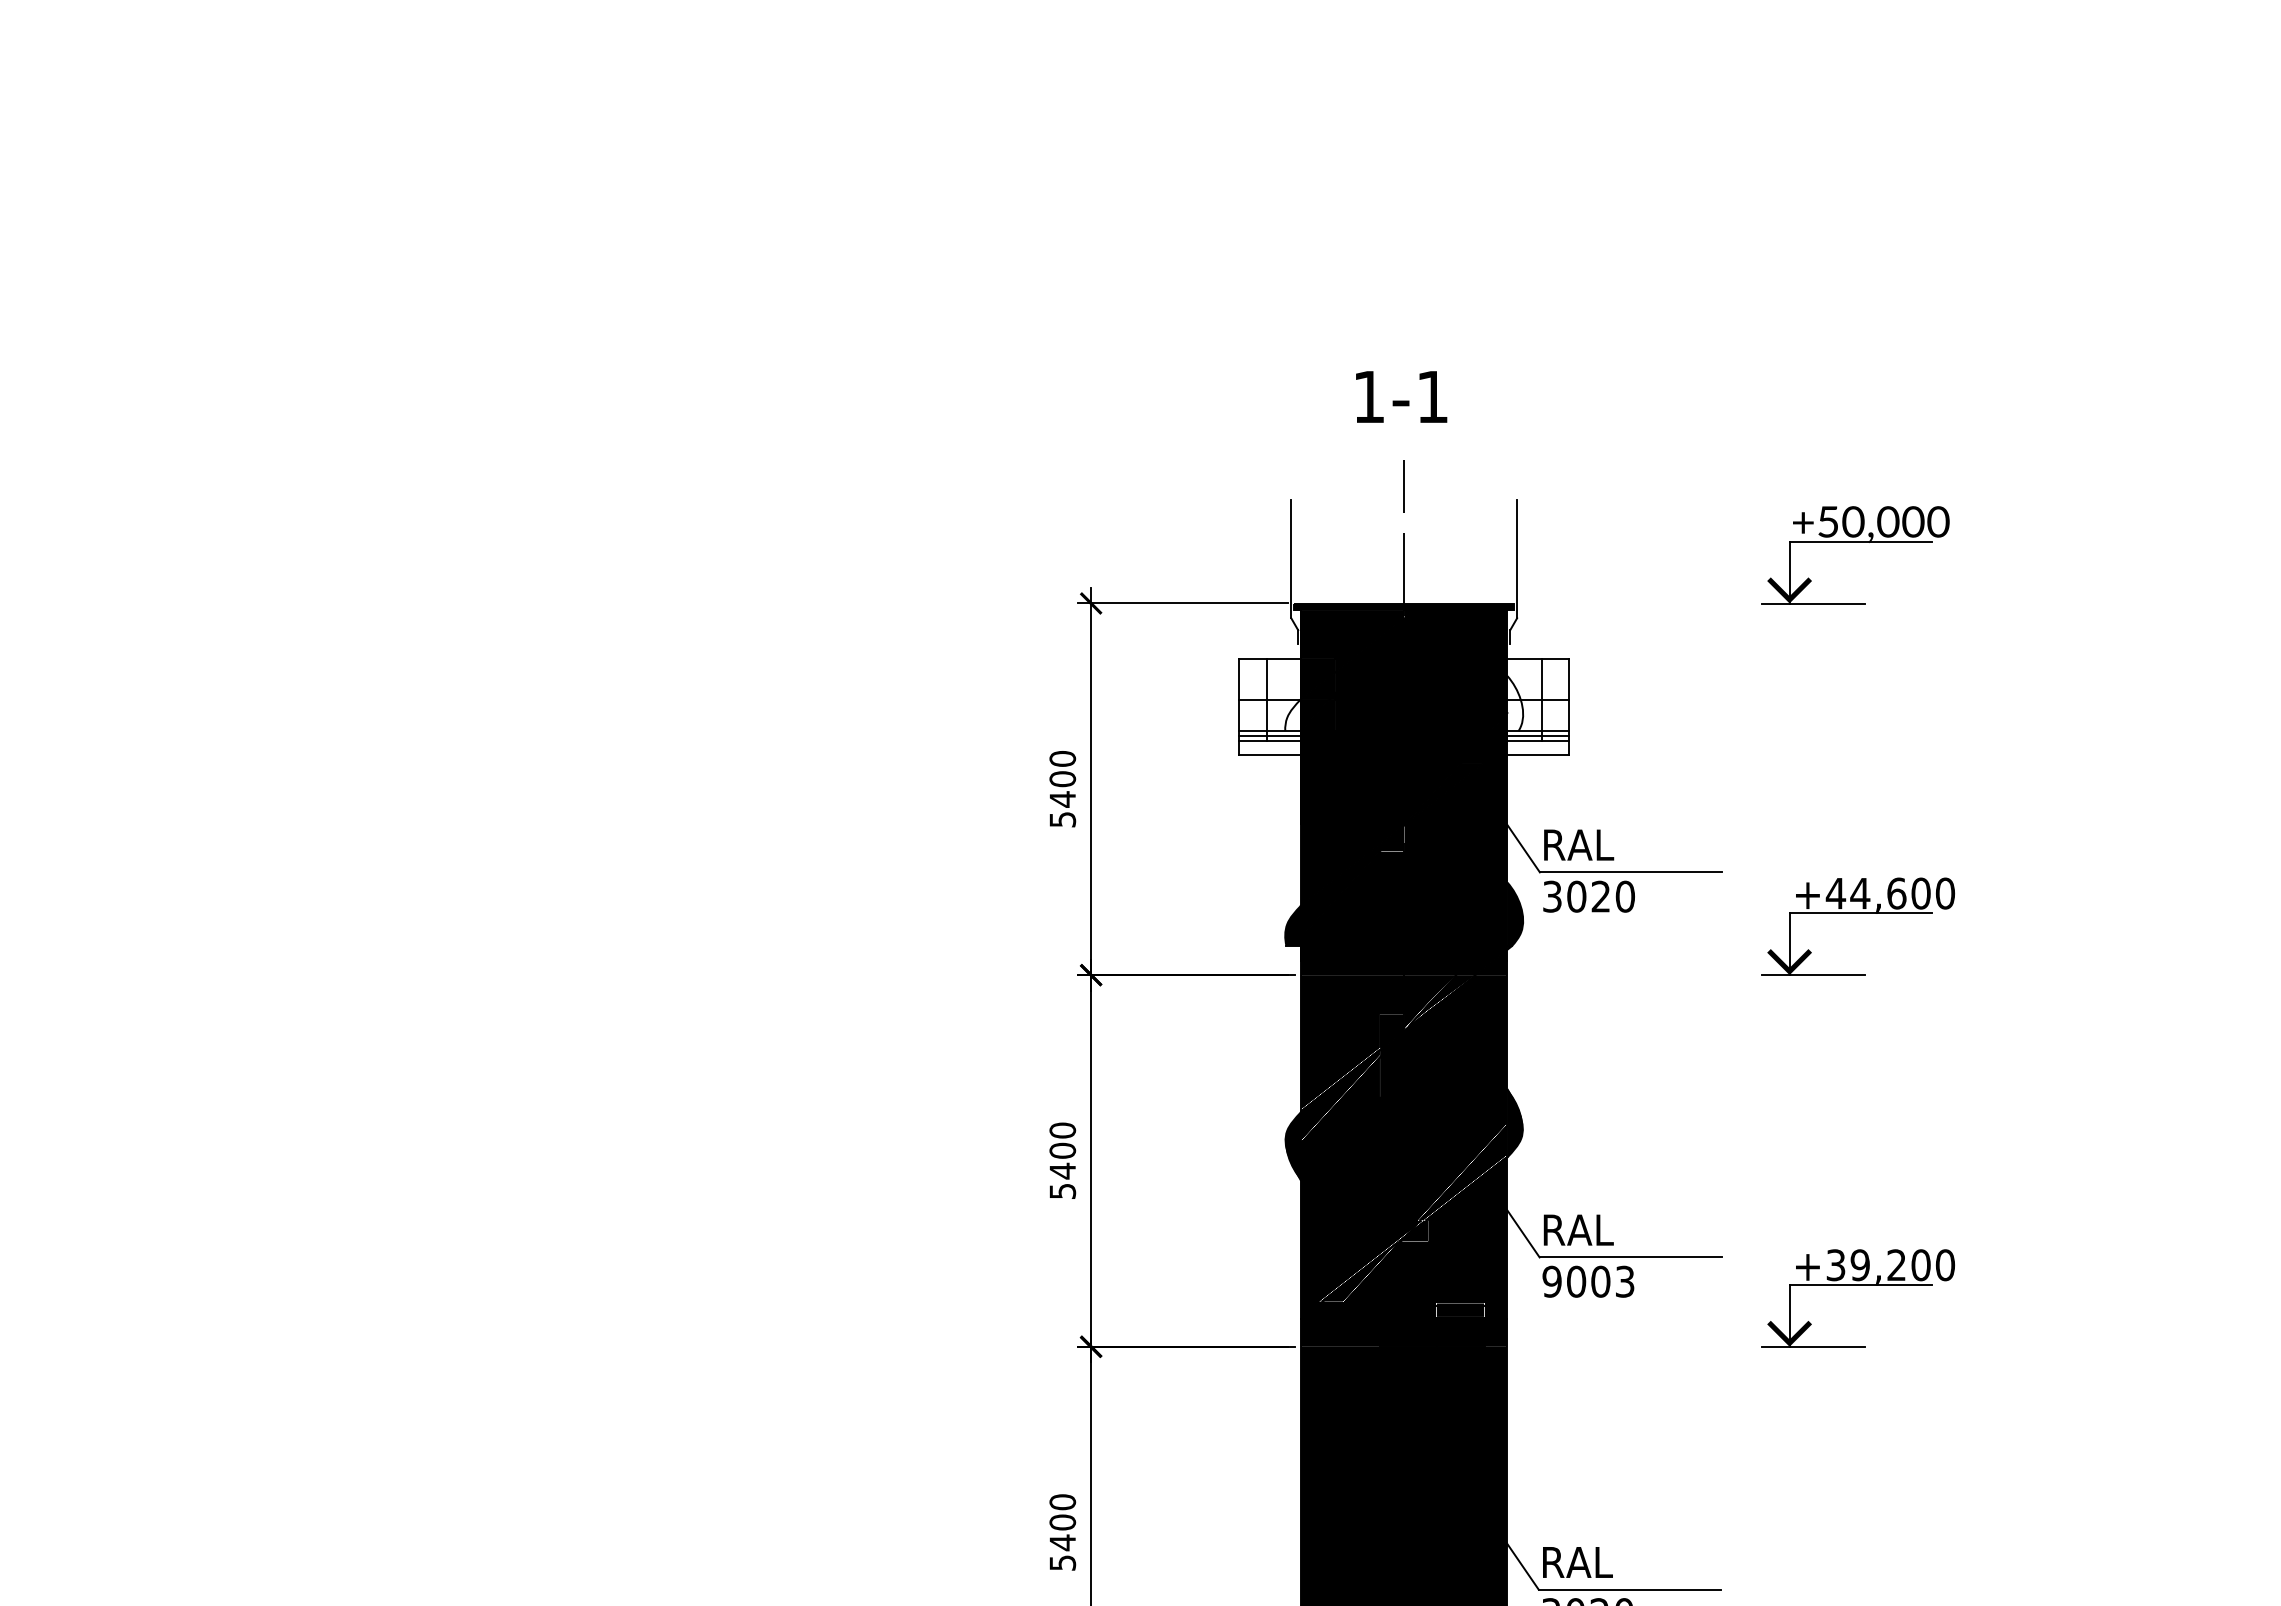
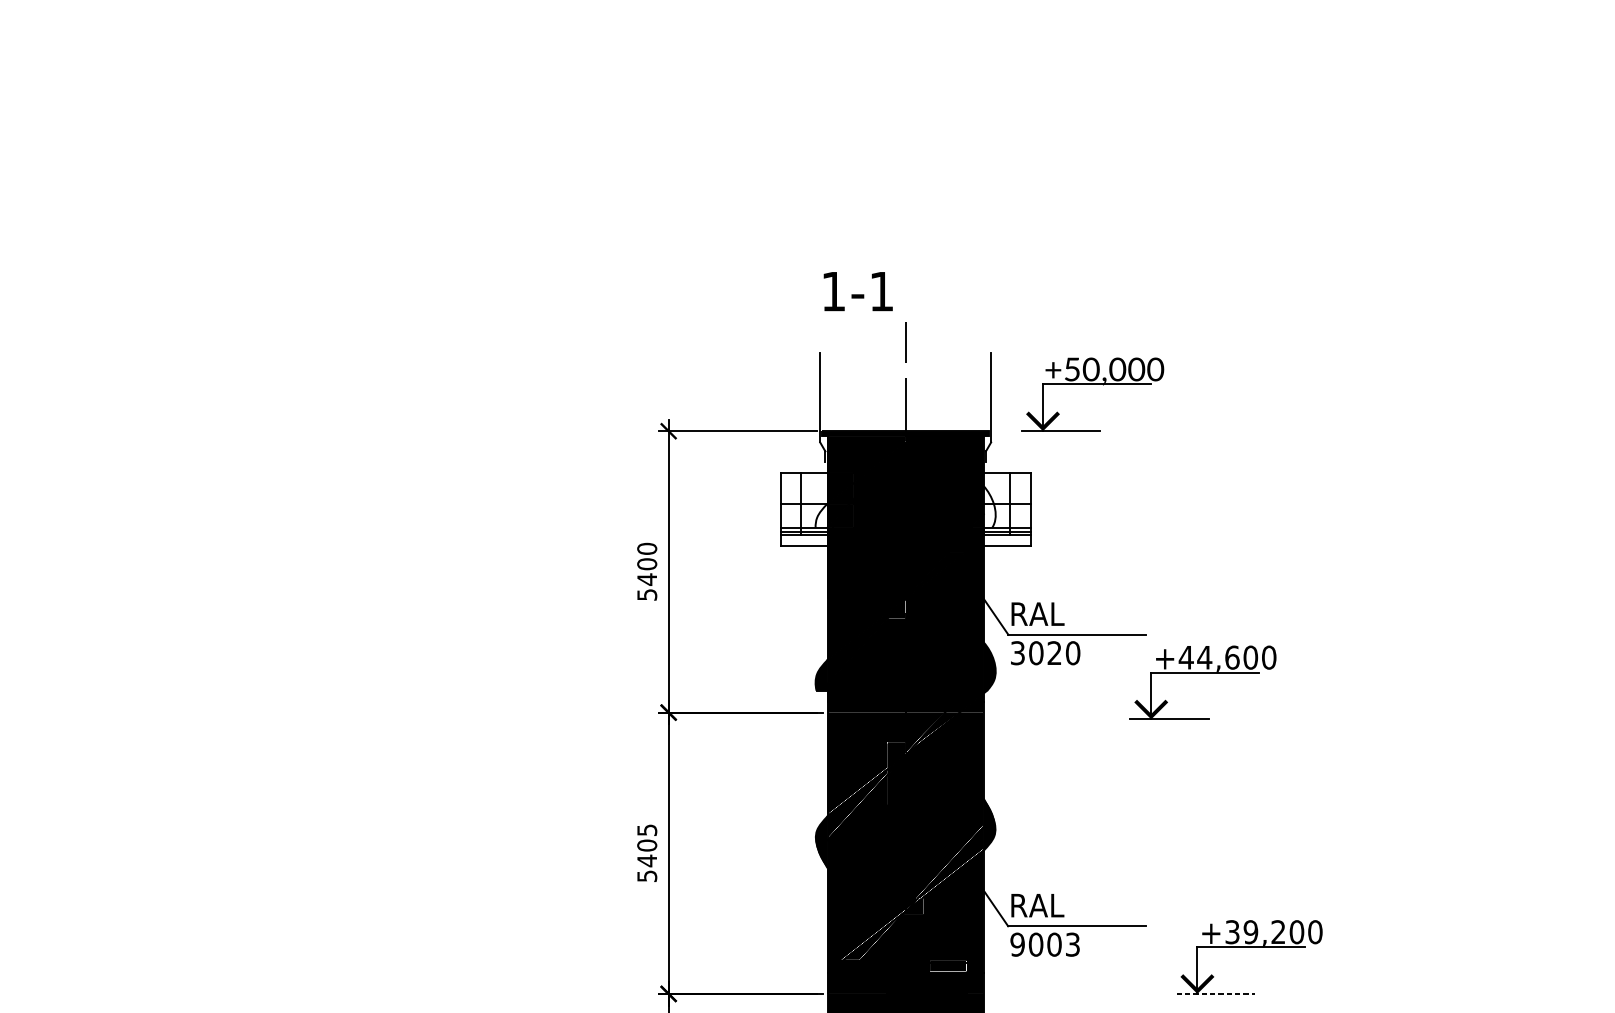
text: (1401, 396) -> (858, 291), moved
part: (1855, 542) -> (1092, 385), moved
part: (1857, 913) -> (1202, 672), moved
text: (1062, 1130) -> (647, 830), 5400 -> 5405
line: (1813, 1346) -> (1215, 993), solid -> dashed

